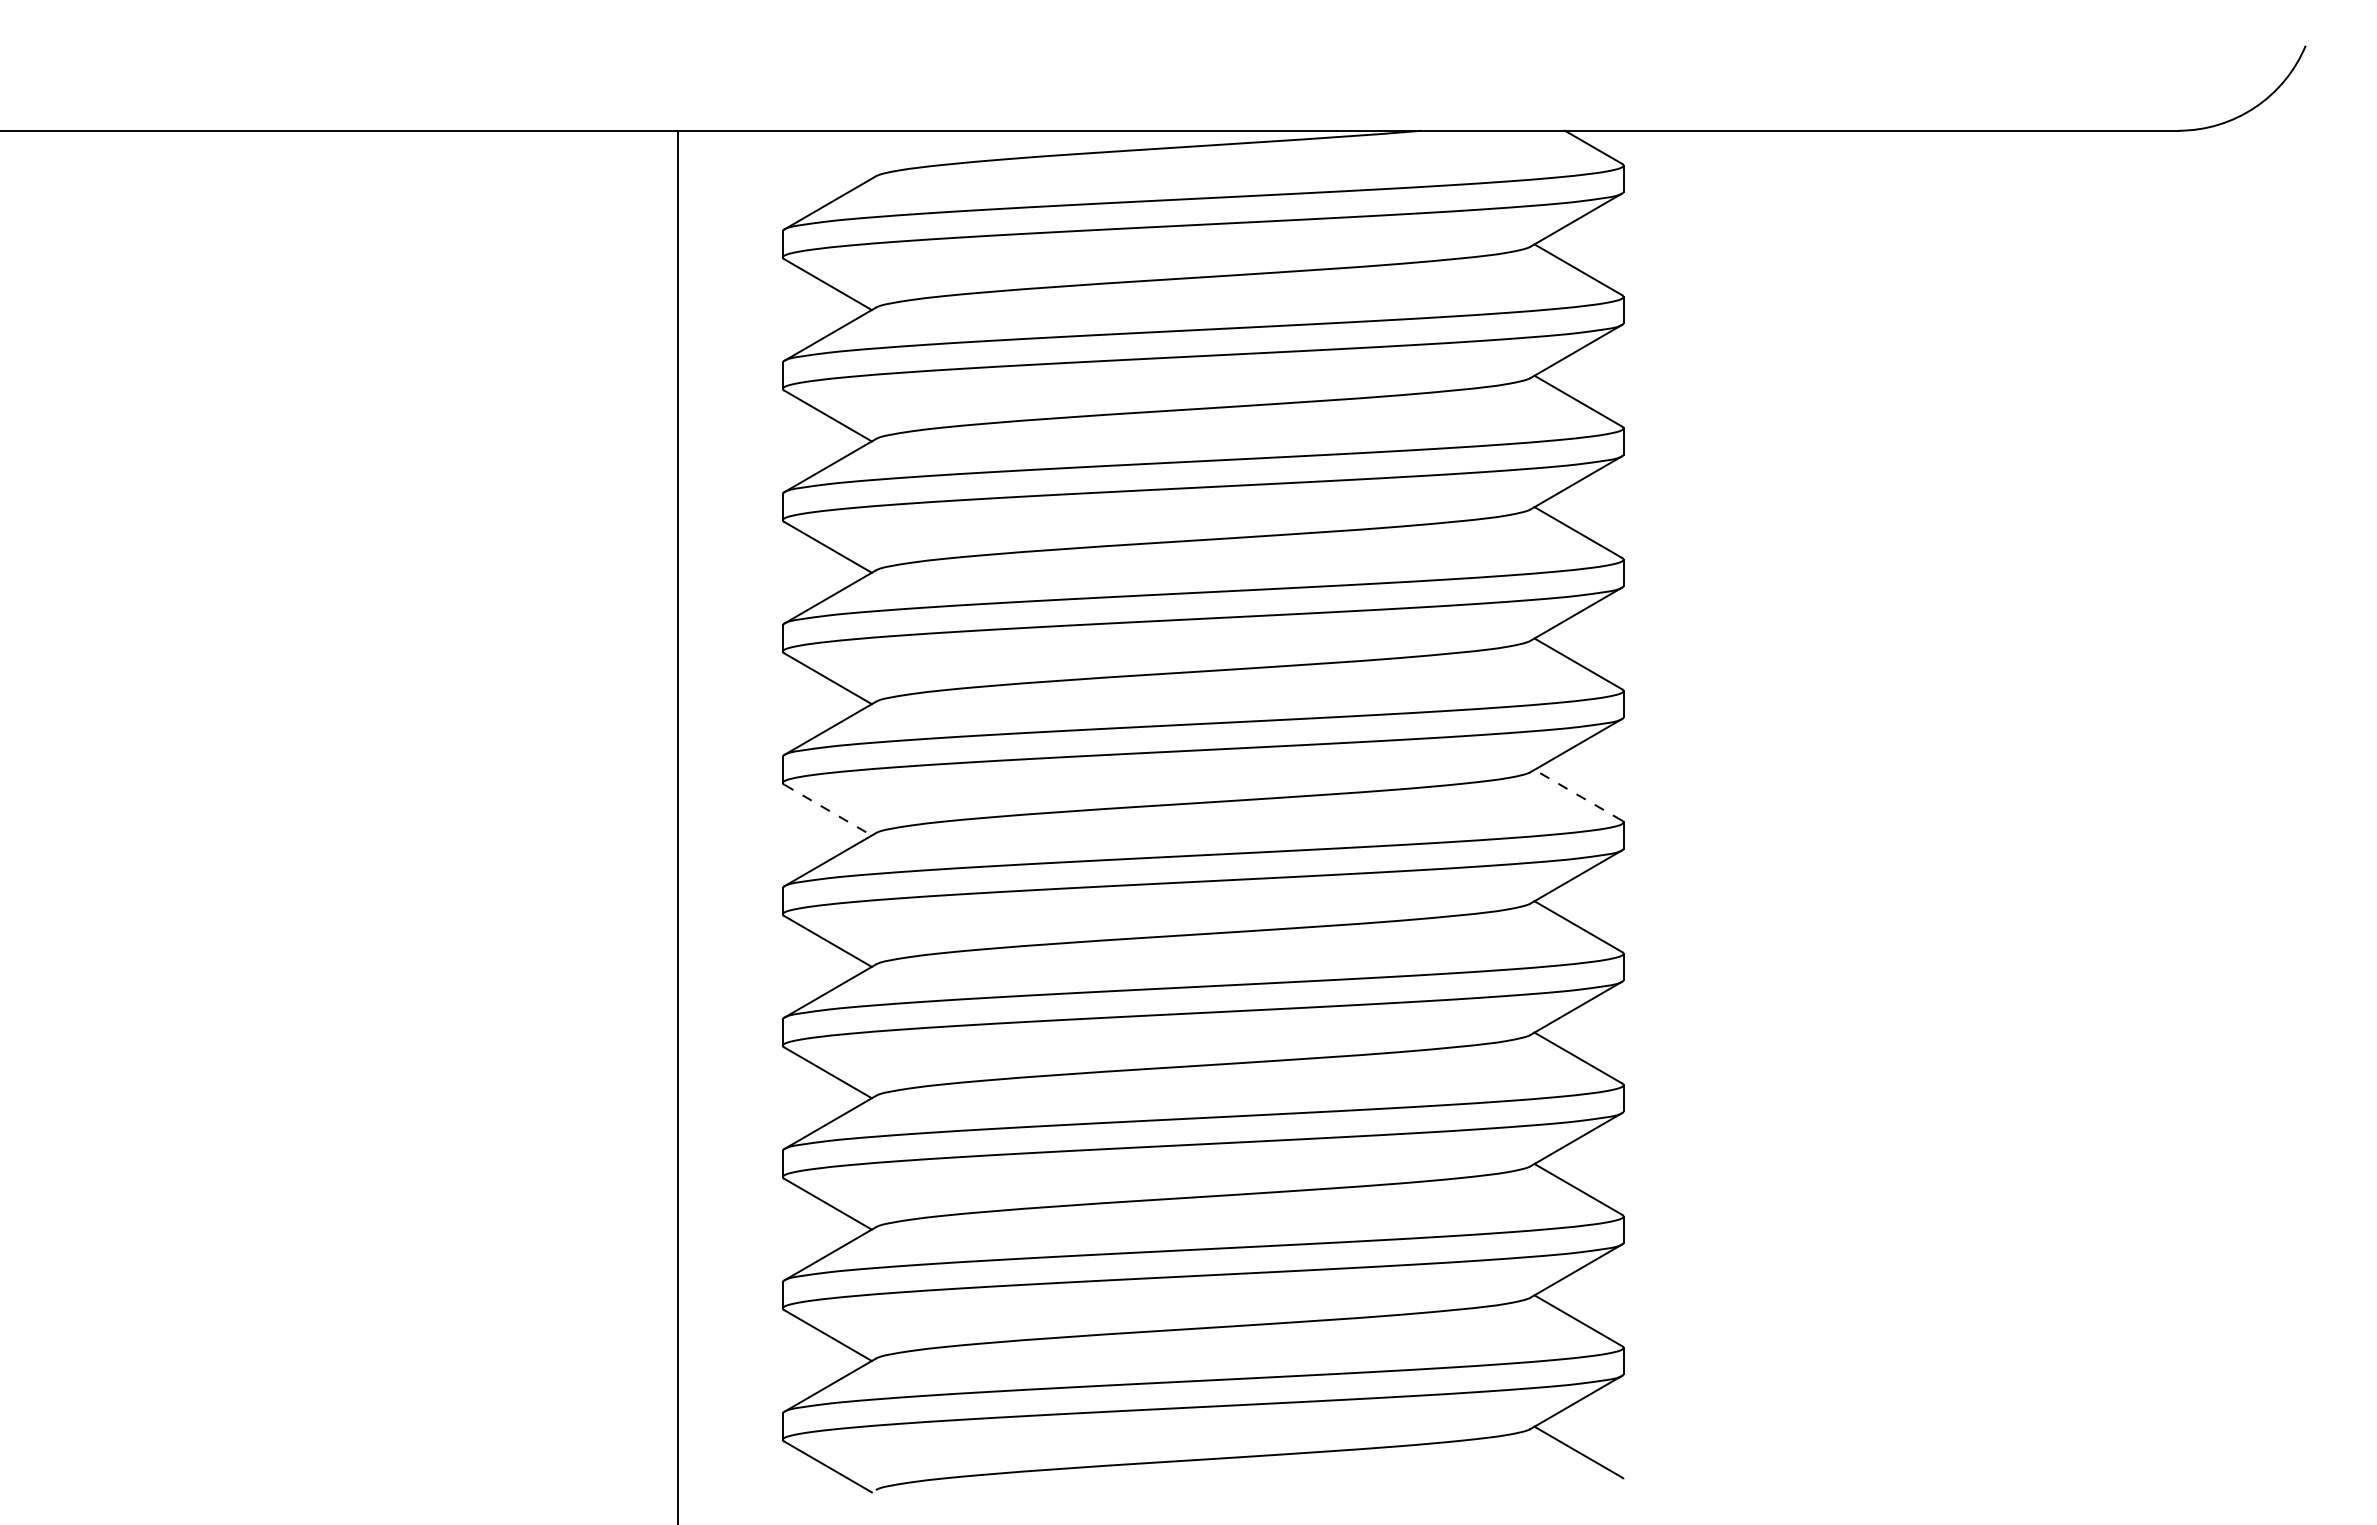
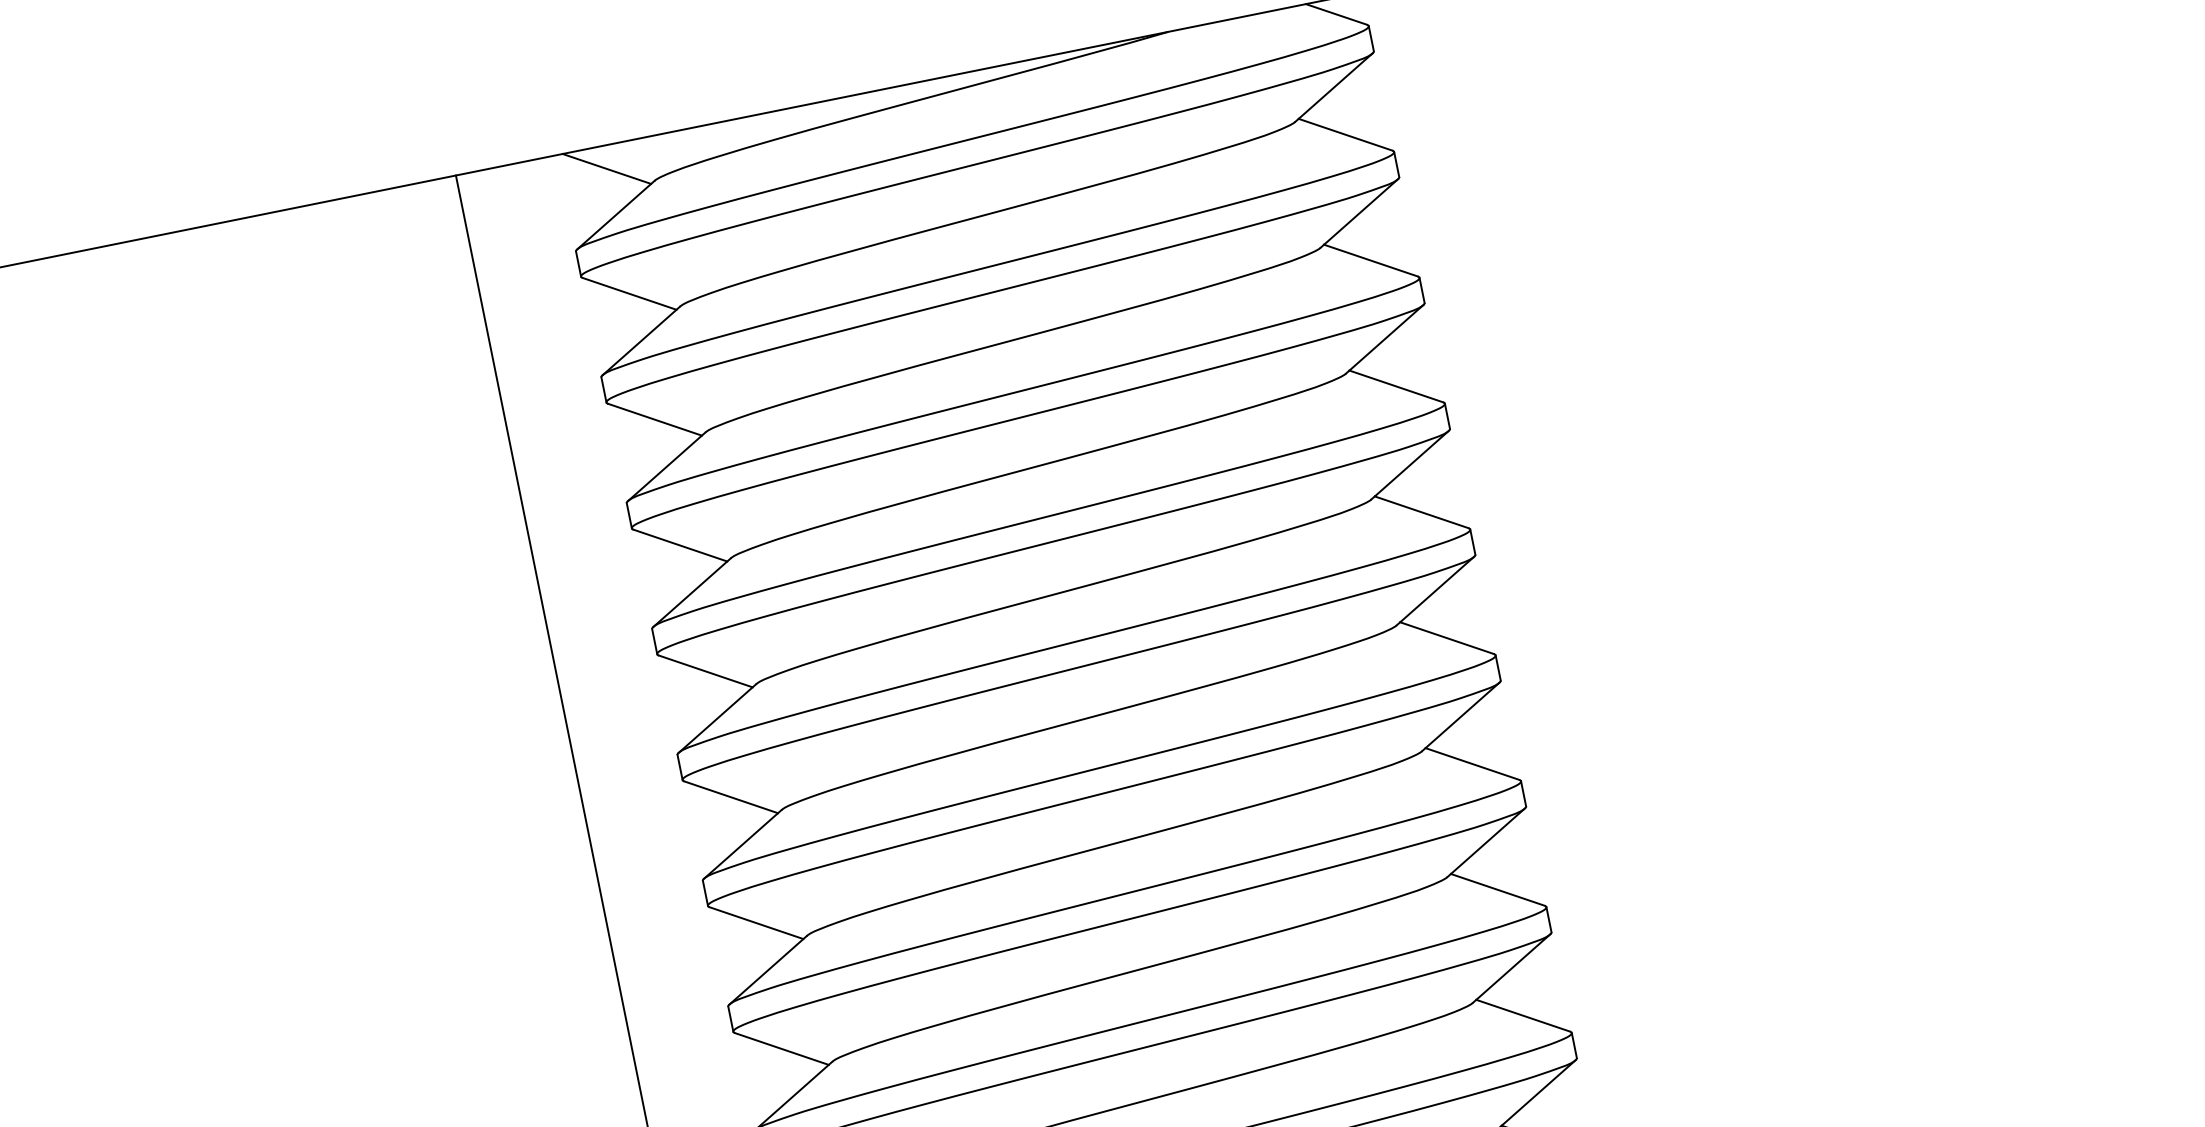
line: (830, 154) -> (606, 168), added
line: (1578, 795) -> (1447, 638), dashed -> solid
line: (828, 810) -> (731, 797), dashed -> solid

